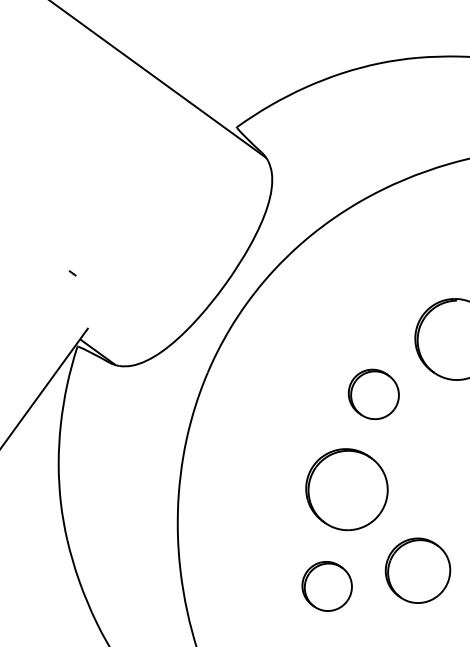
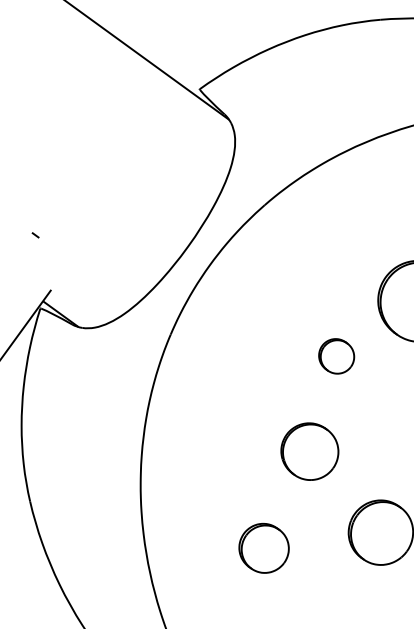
part: (373, 394) -> (336, 356), size x0.7
part: (346, 489) -> (309, 451), size x0.7
part: (326, 586) -> (263, 548), moved

